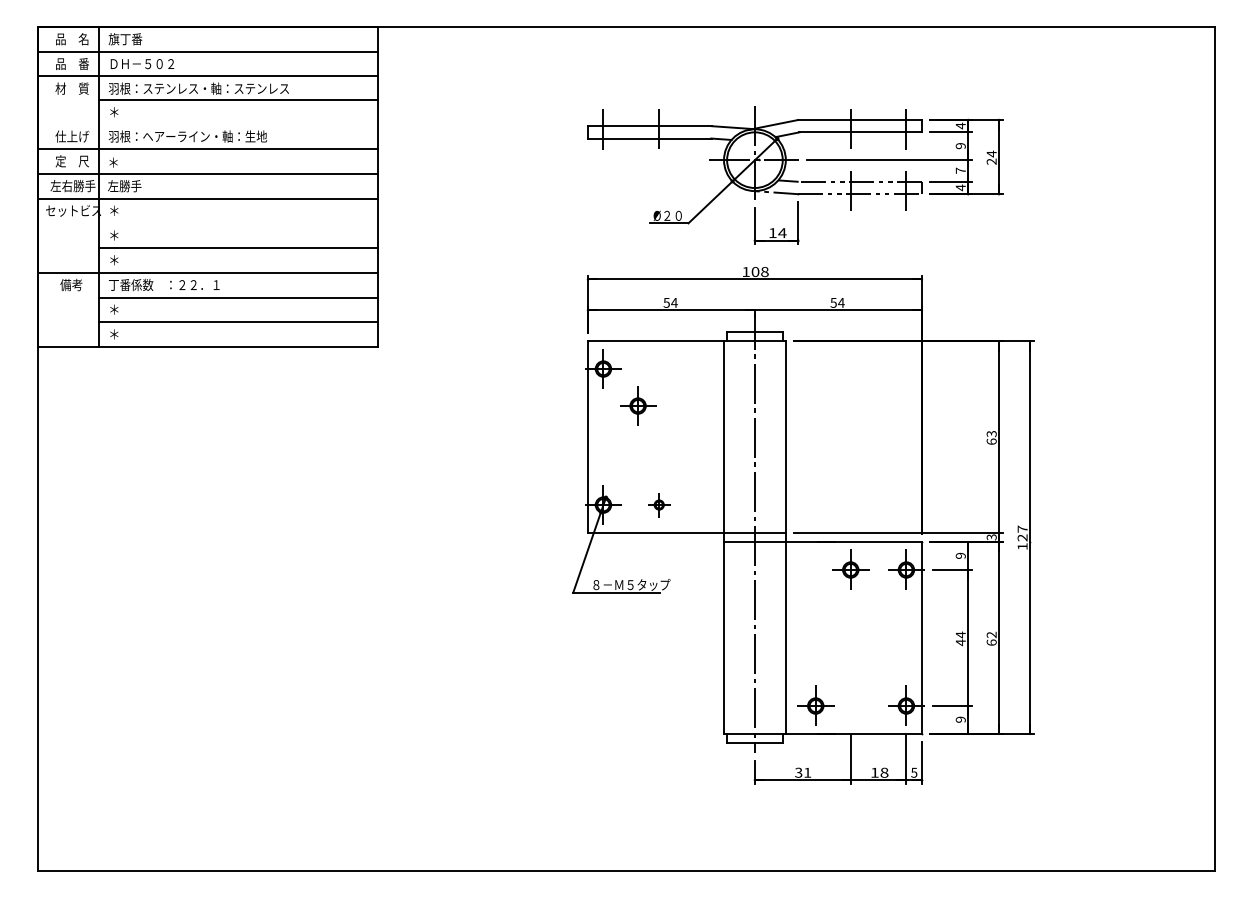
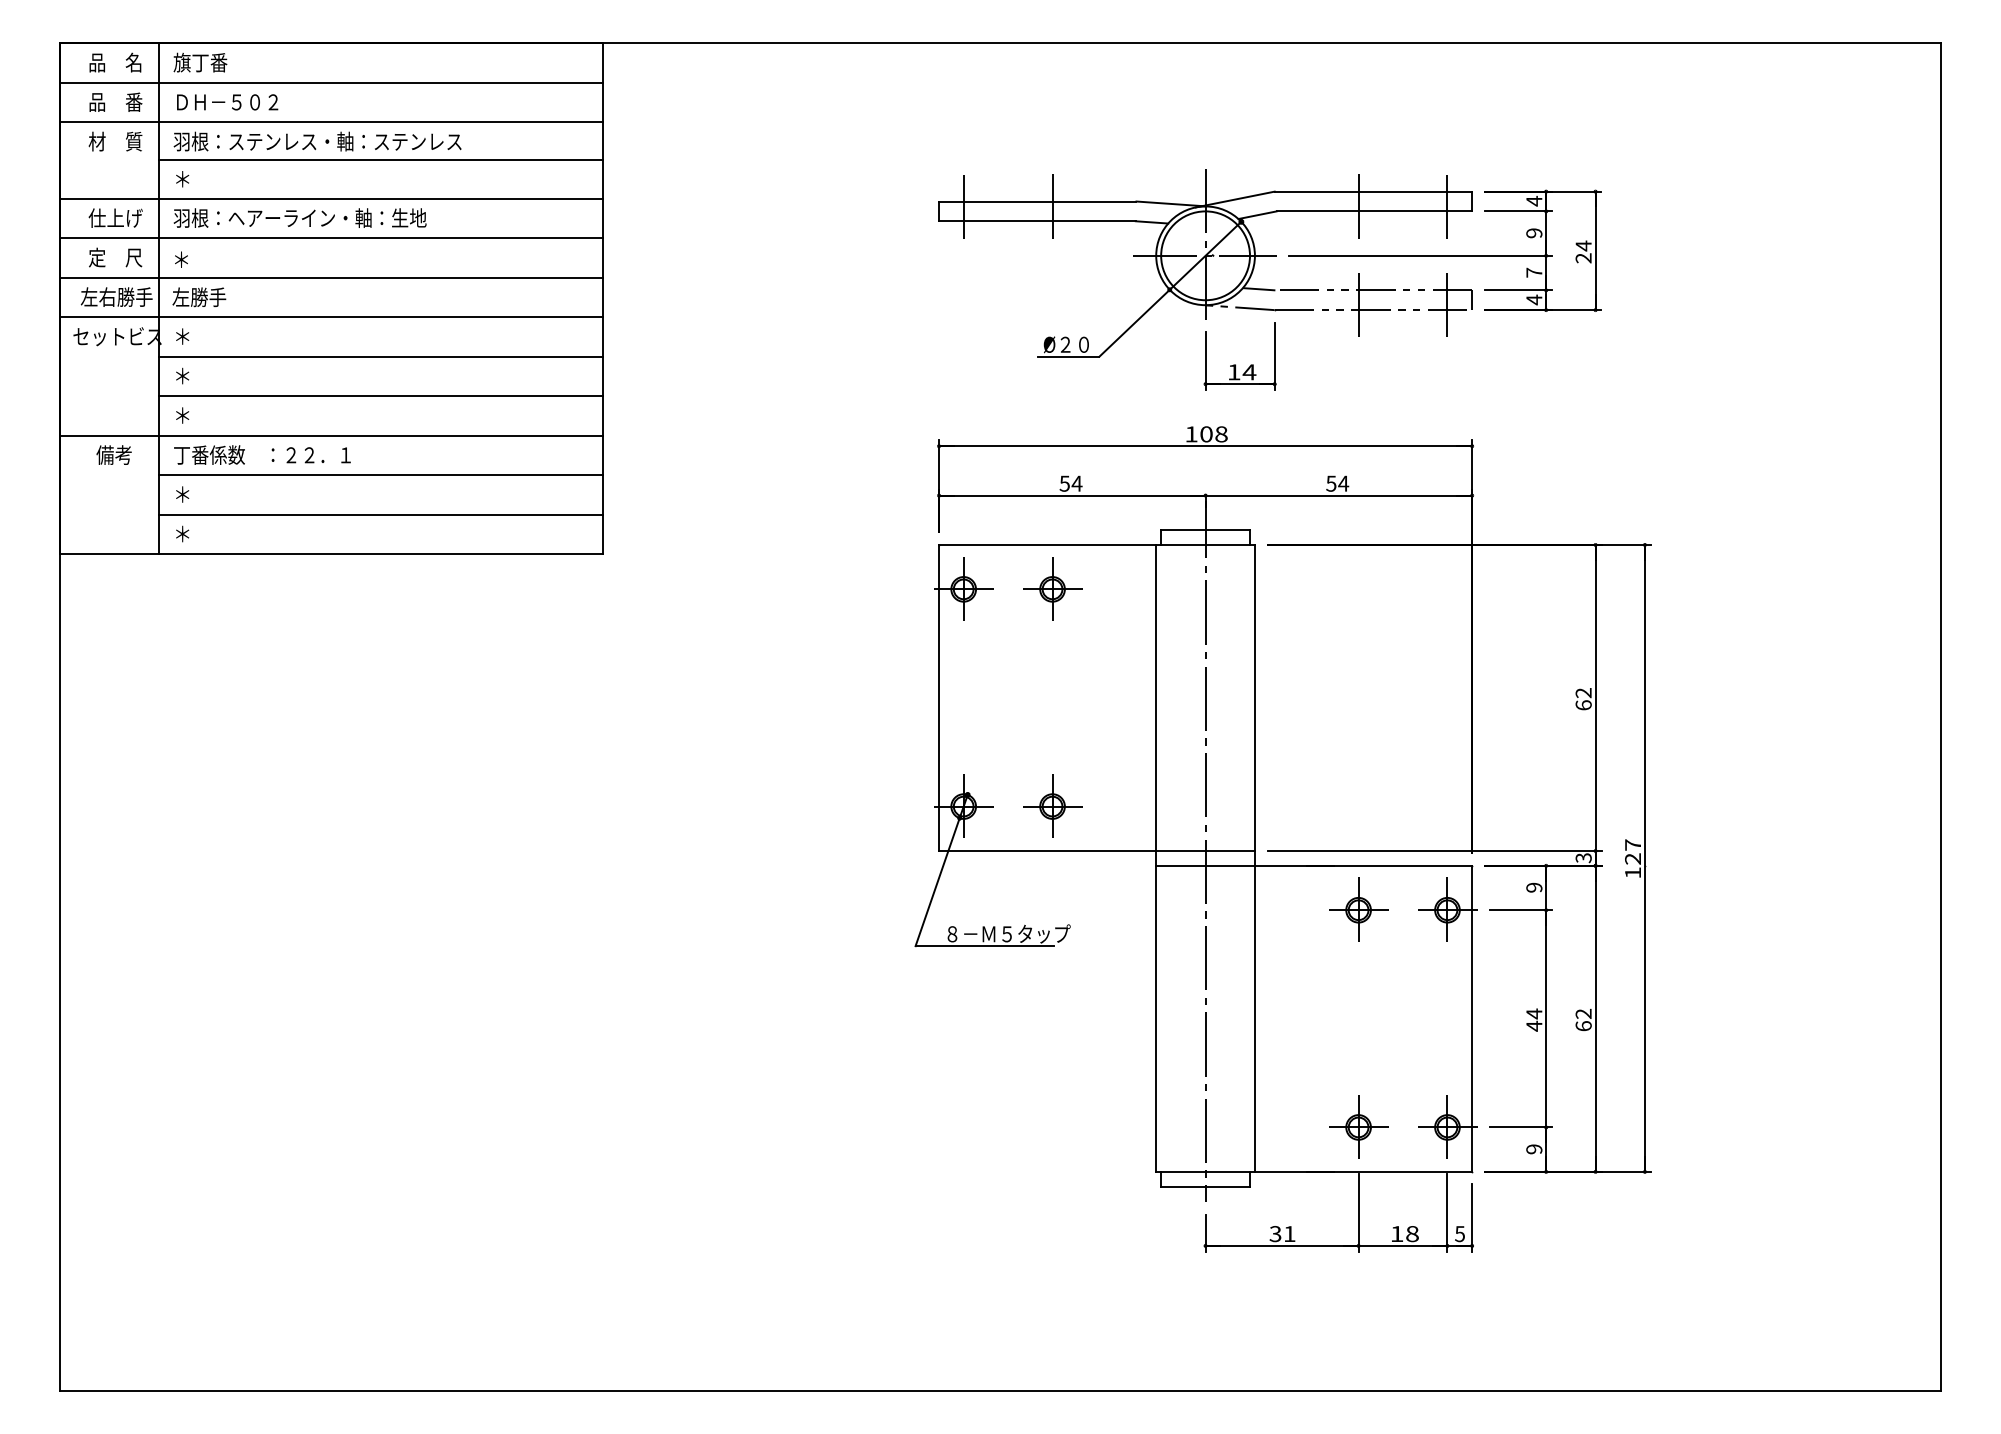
line: (207, 124) -> (331, 198), added
line: (238, 223) -> (380, 356), added
part: (638, 405) -> (1053, 588), moved
text: (992, 433) -> (1584, 692), 63 -> 62
part: (659, 504) -> (1053, 805), size x1.67
part: (815, 705) -> (1358, 1126), moved

